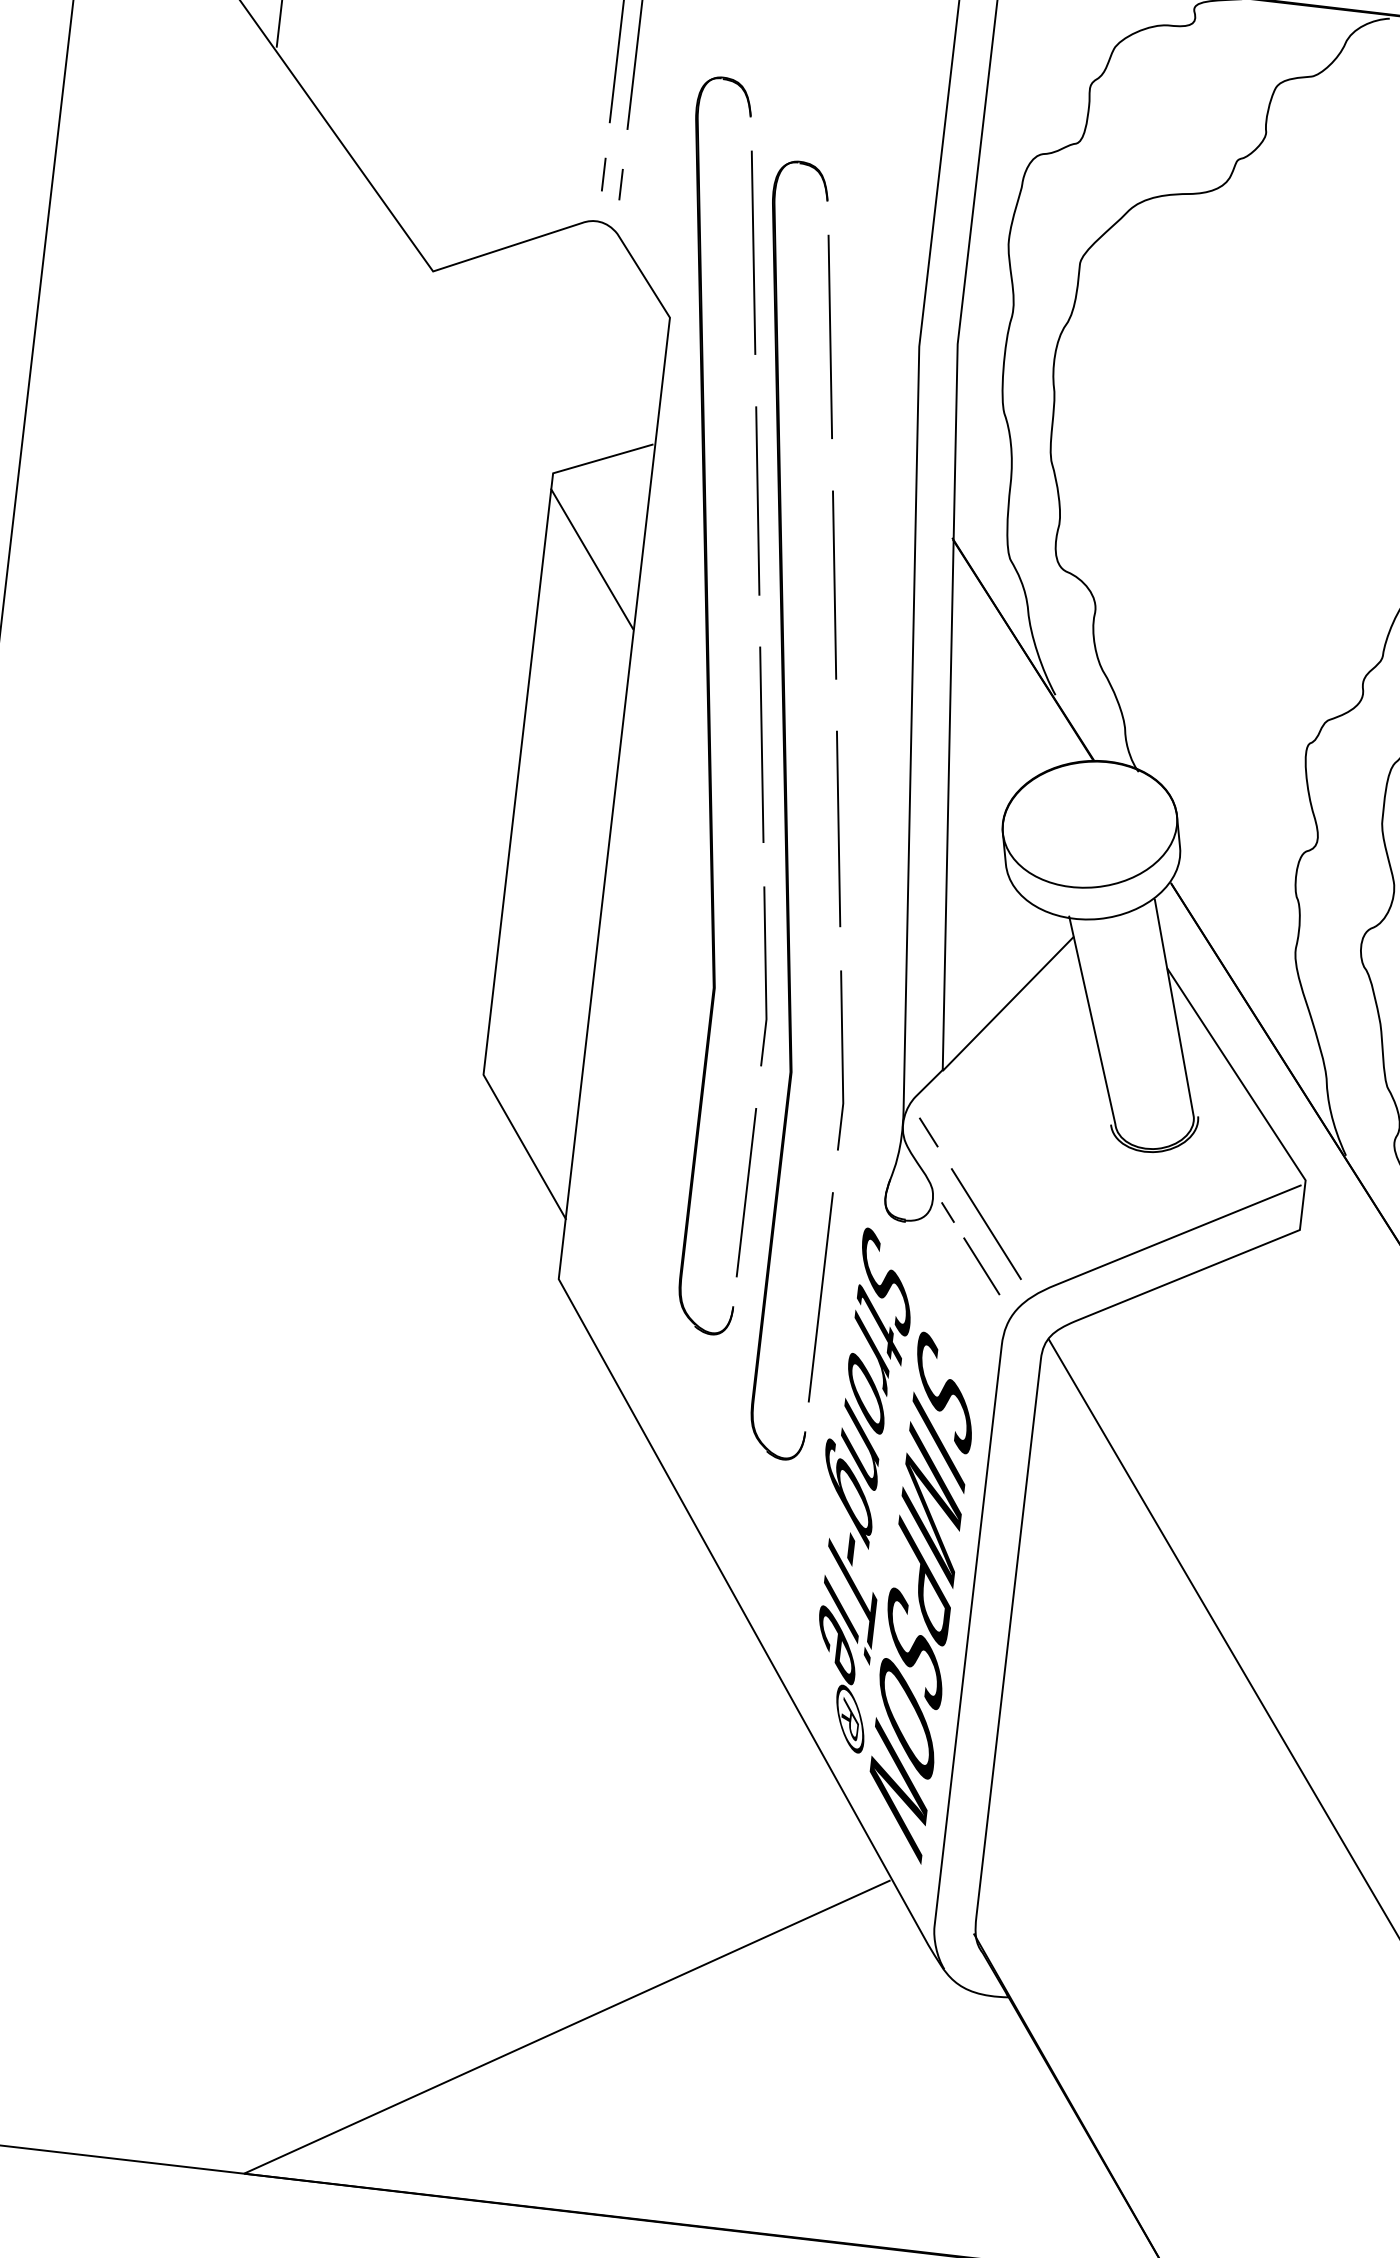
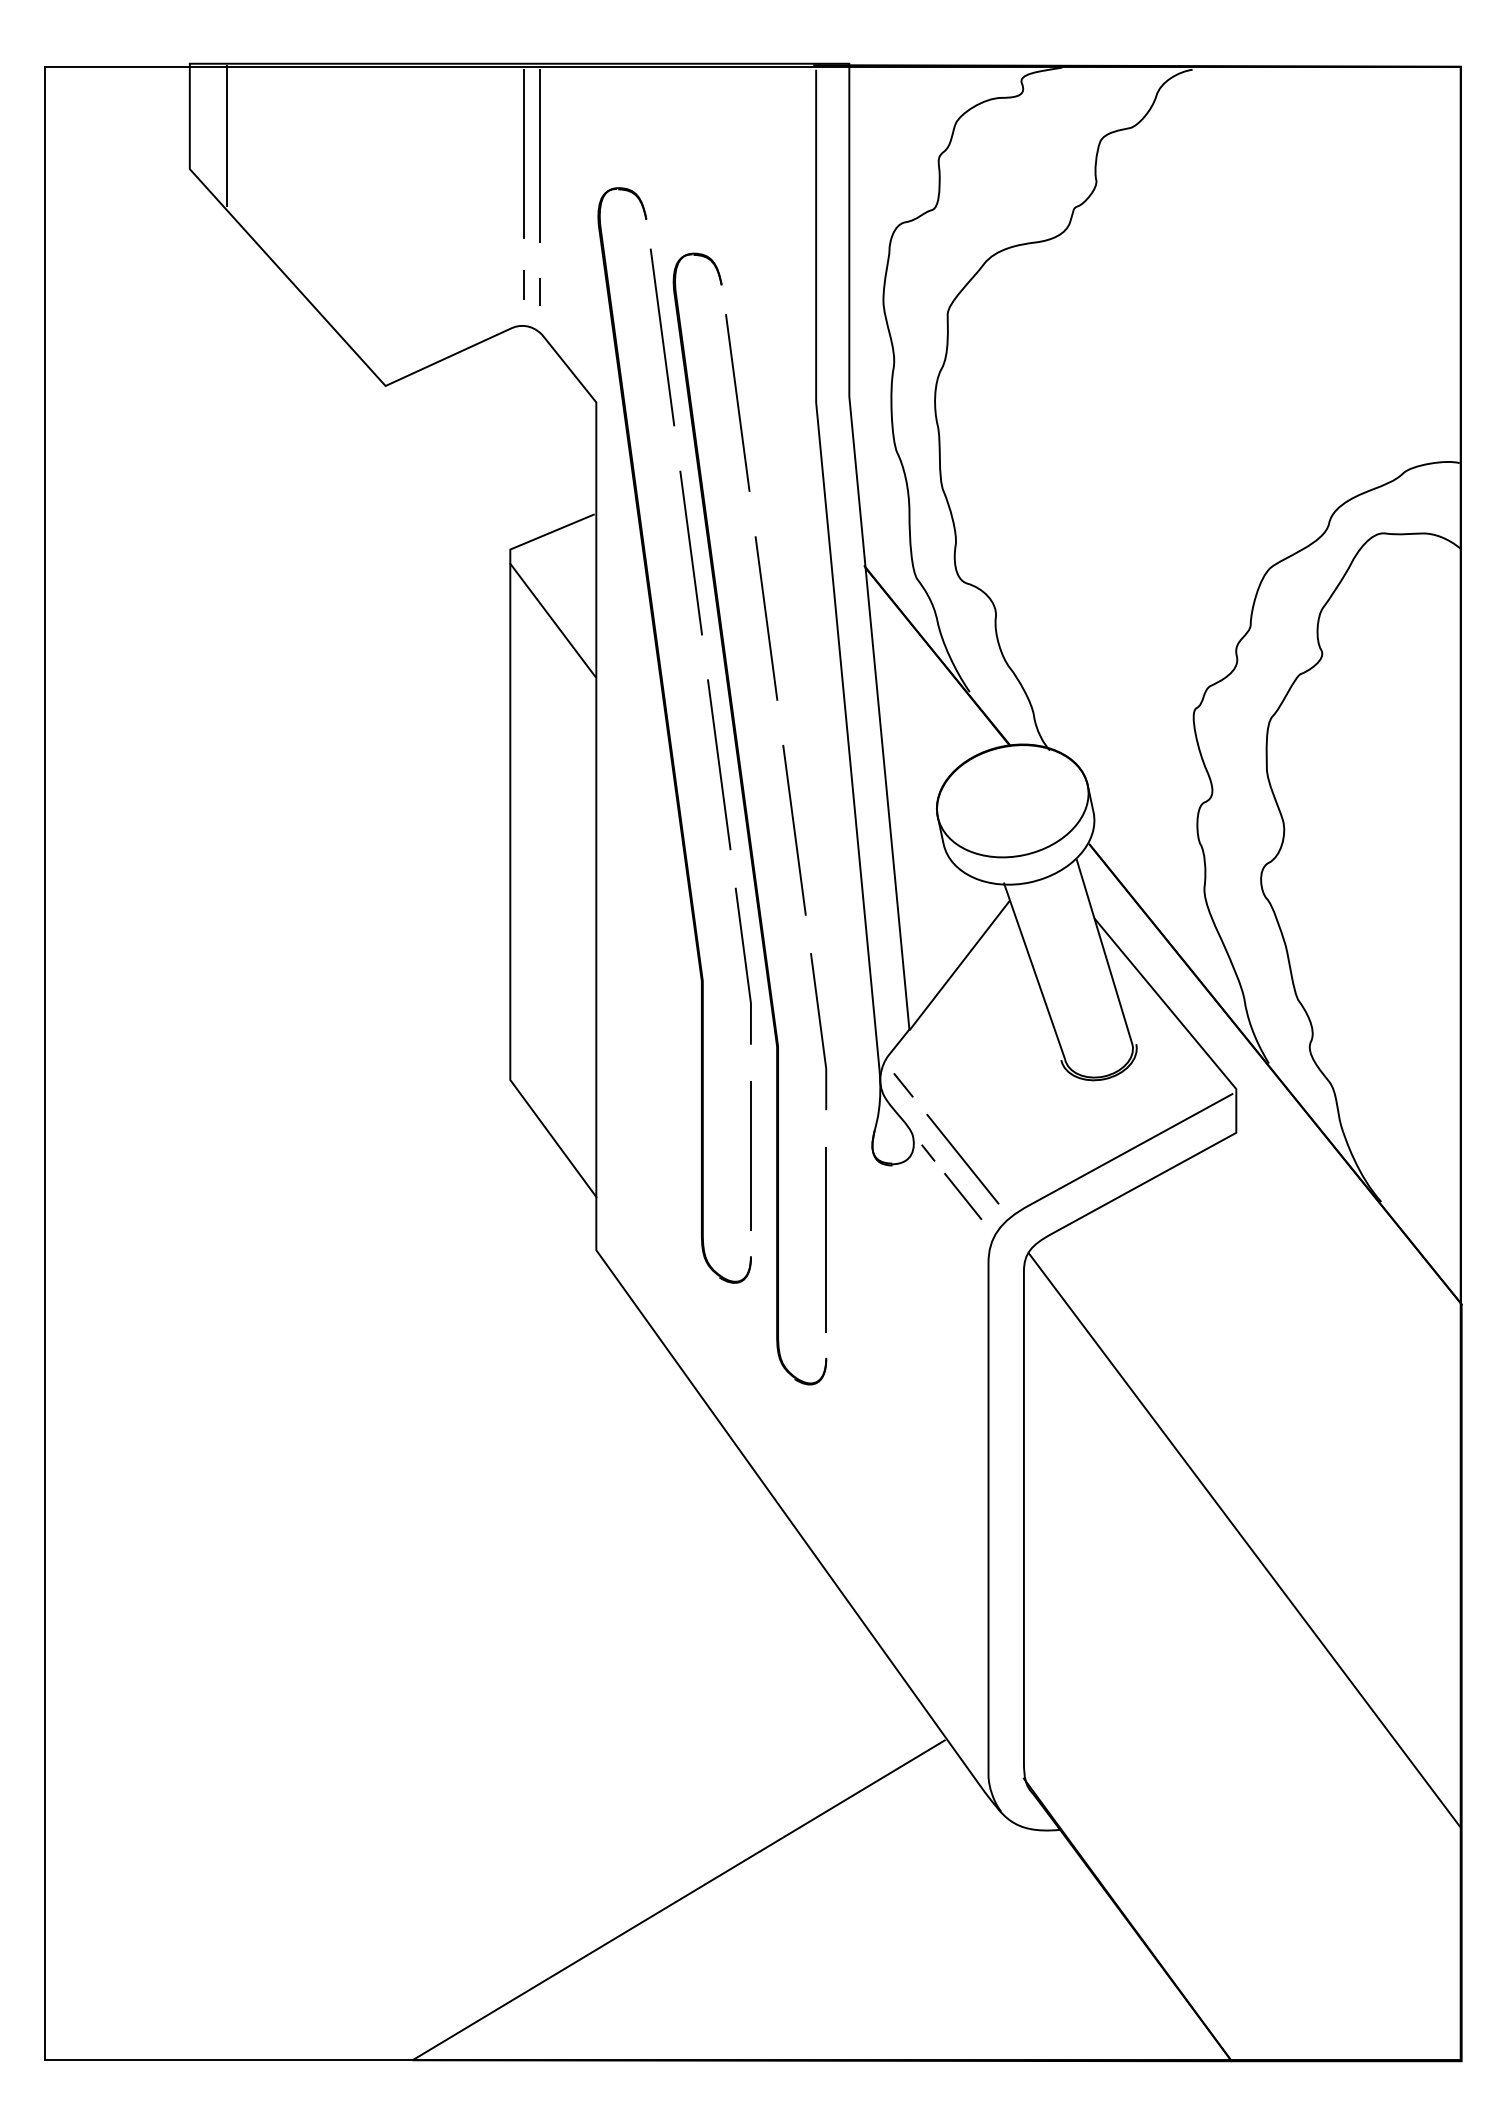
part: (869, 1543) -> (893, 1448), removed

